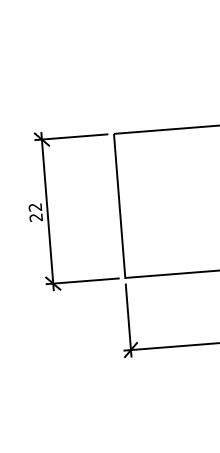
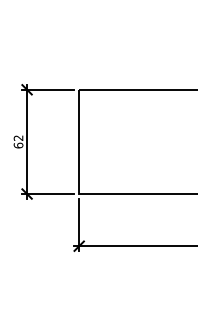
text: (36, 217) -> (18, 145), 22 -> 62

